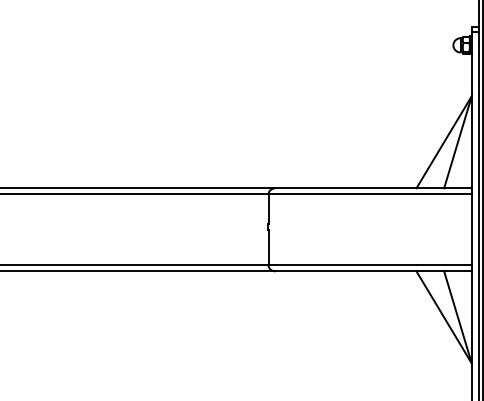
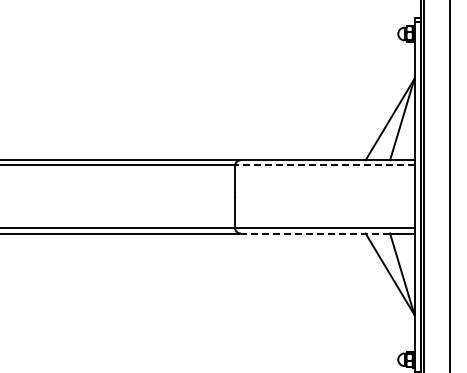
line: (369, 194) -> (324, 165), solid -> dashed
line: (359, 271) -> (315, 233), solid -> dashed

